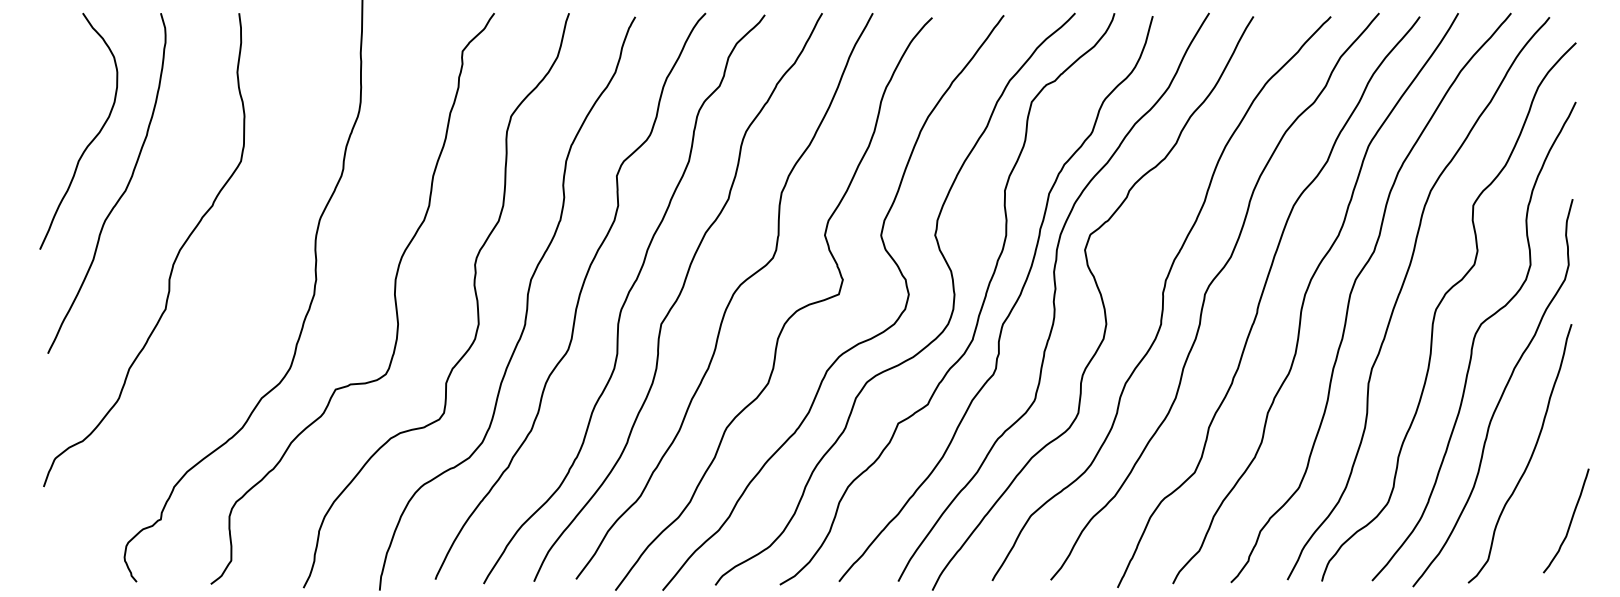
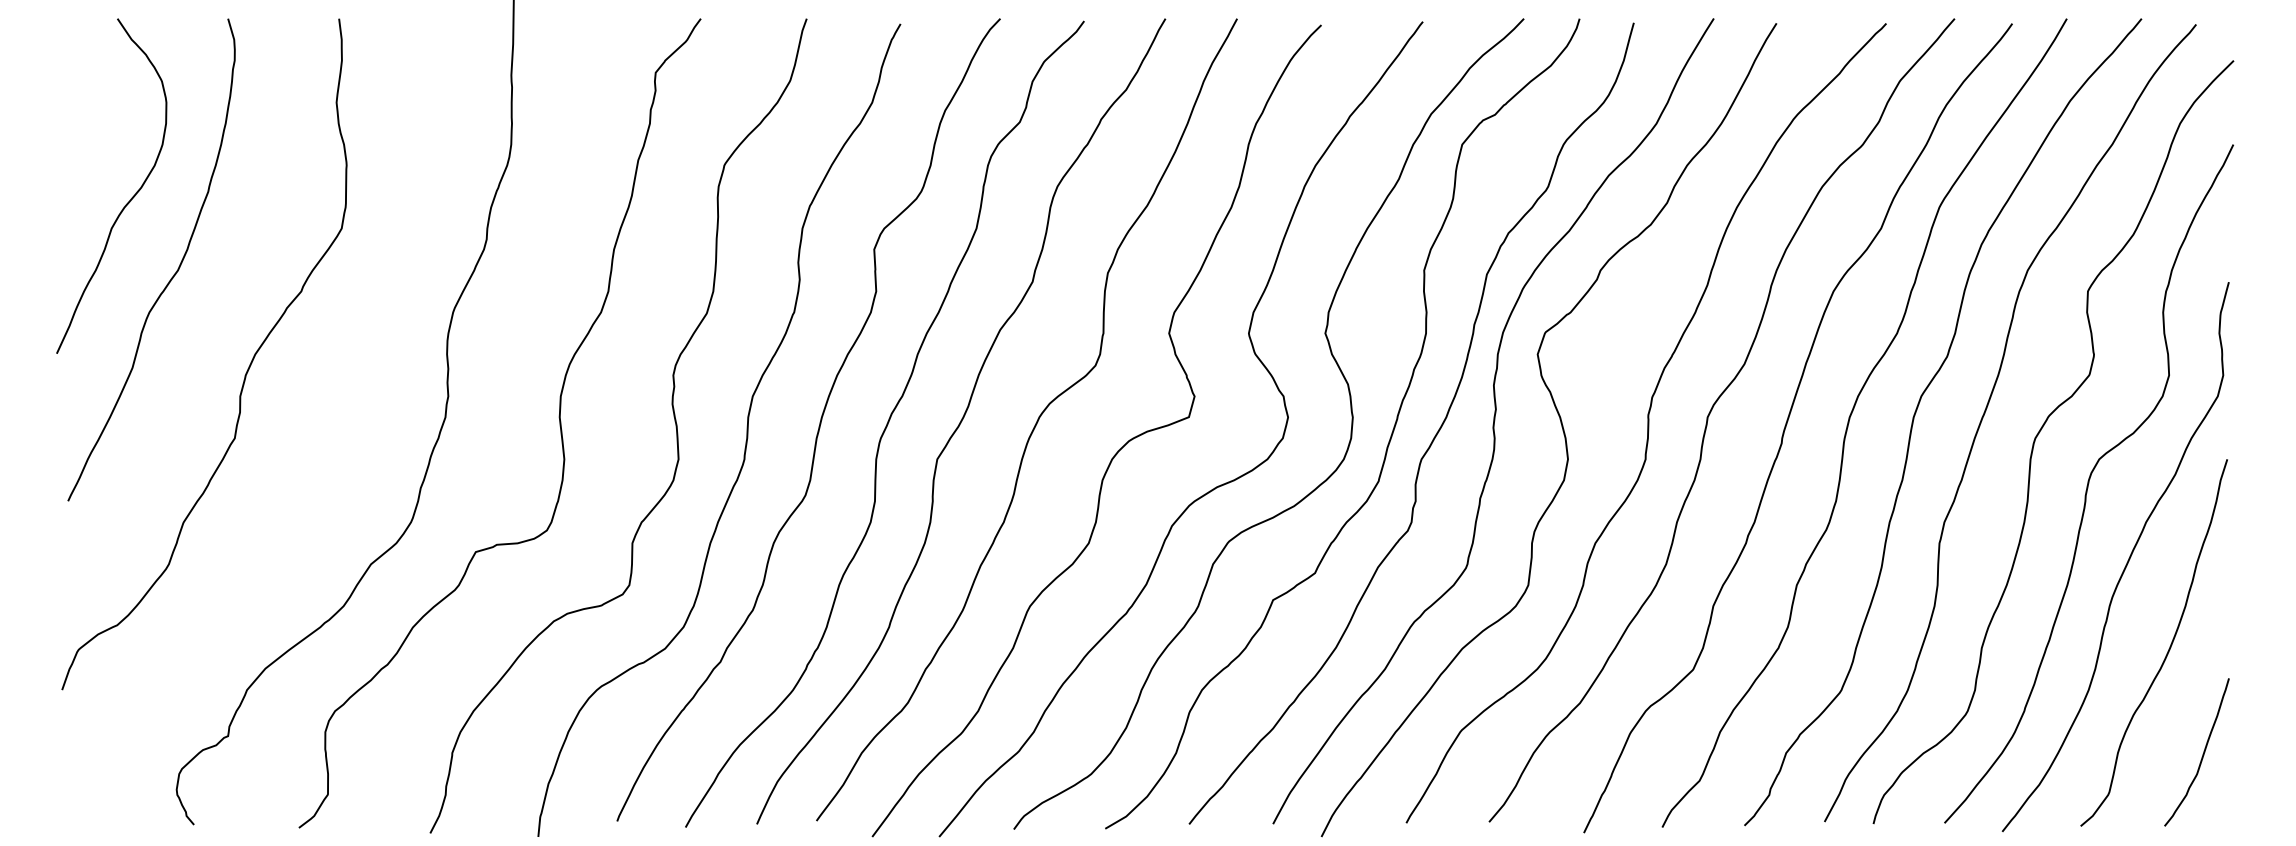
curve: (1569, 522) -> (2201, 754), moved

